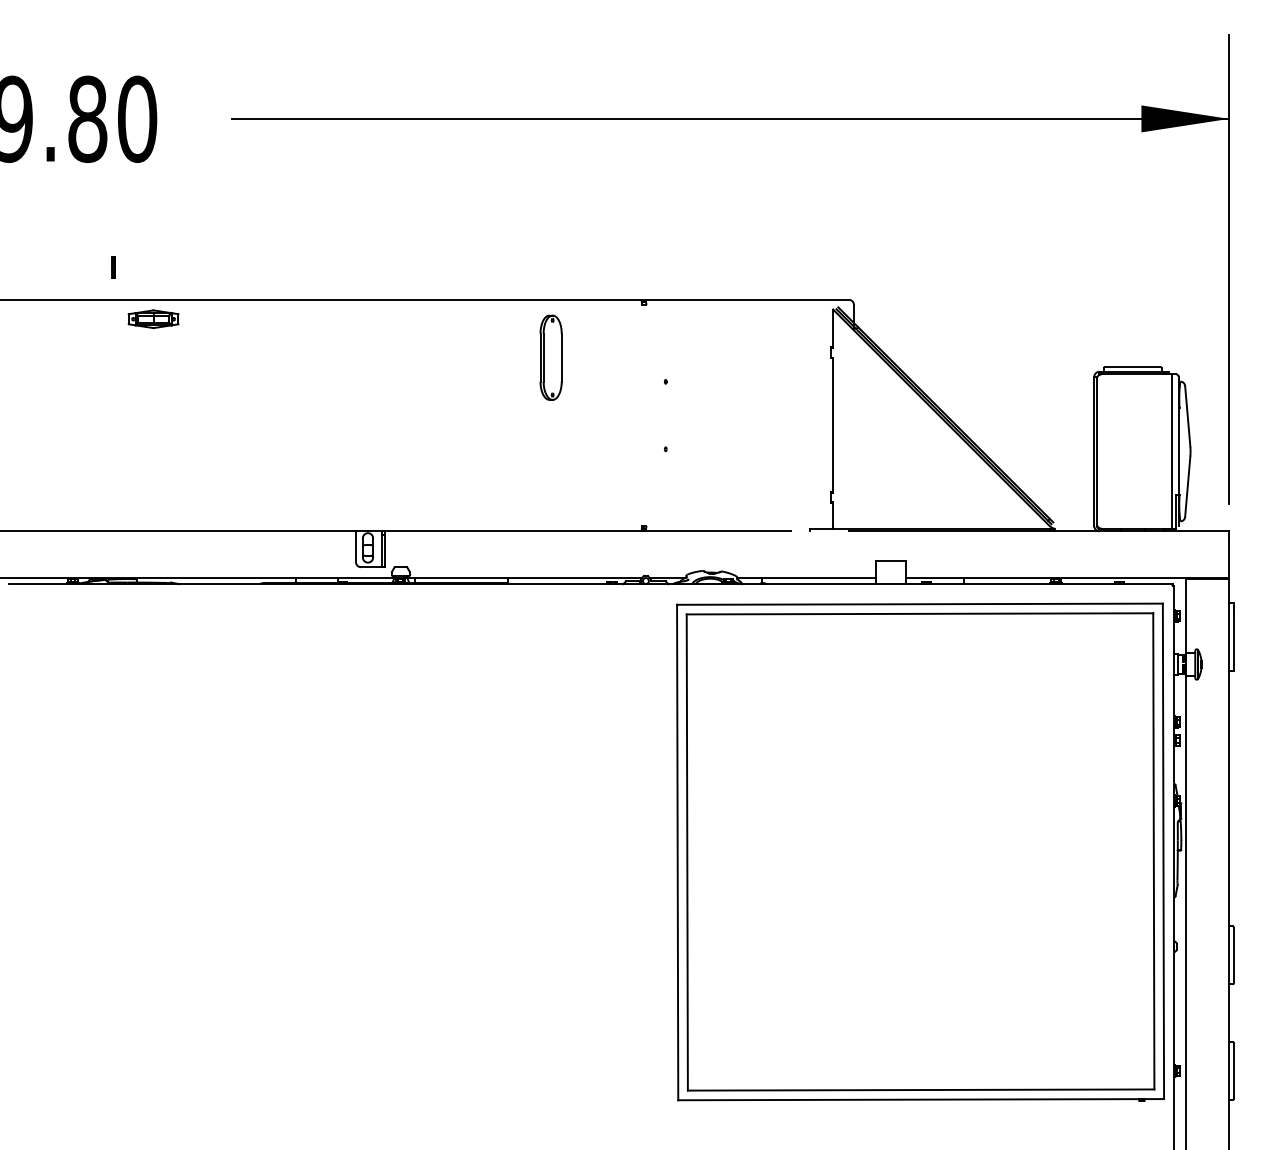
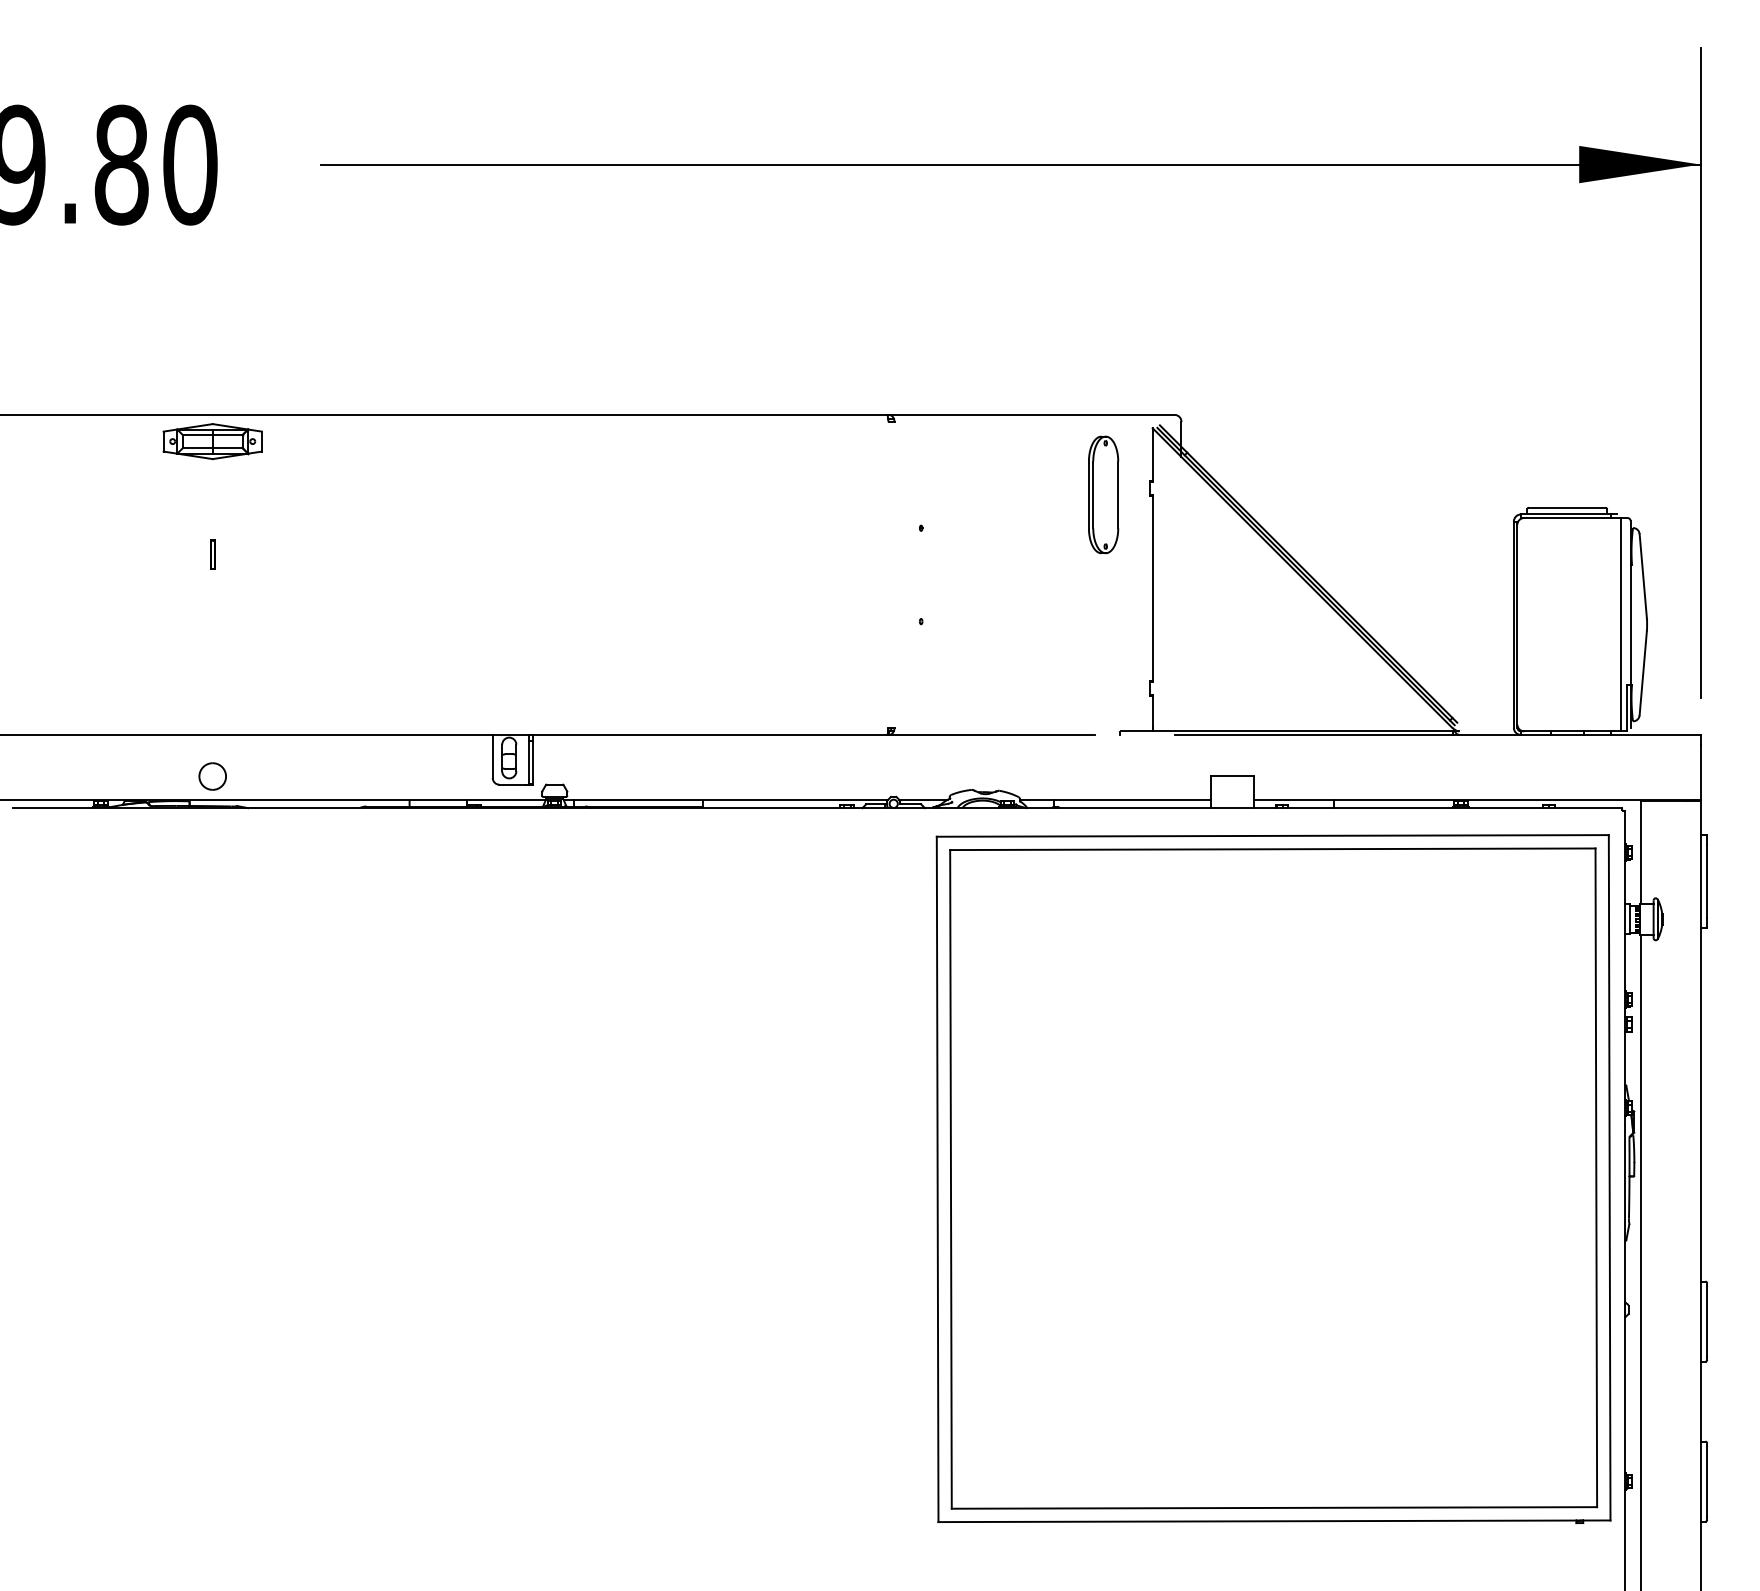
part: (113, 267) -> (212, 554), moved
part: (153, 319) -> (212, 441), size x1.43
part: (551, 357) -> (1103, 494), moved
part: (153, 561) -> (212, 776), added

